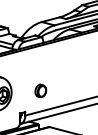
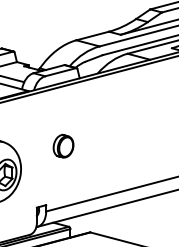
part: (40, 90) -> (62, 145), moved

